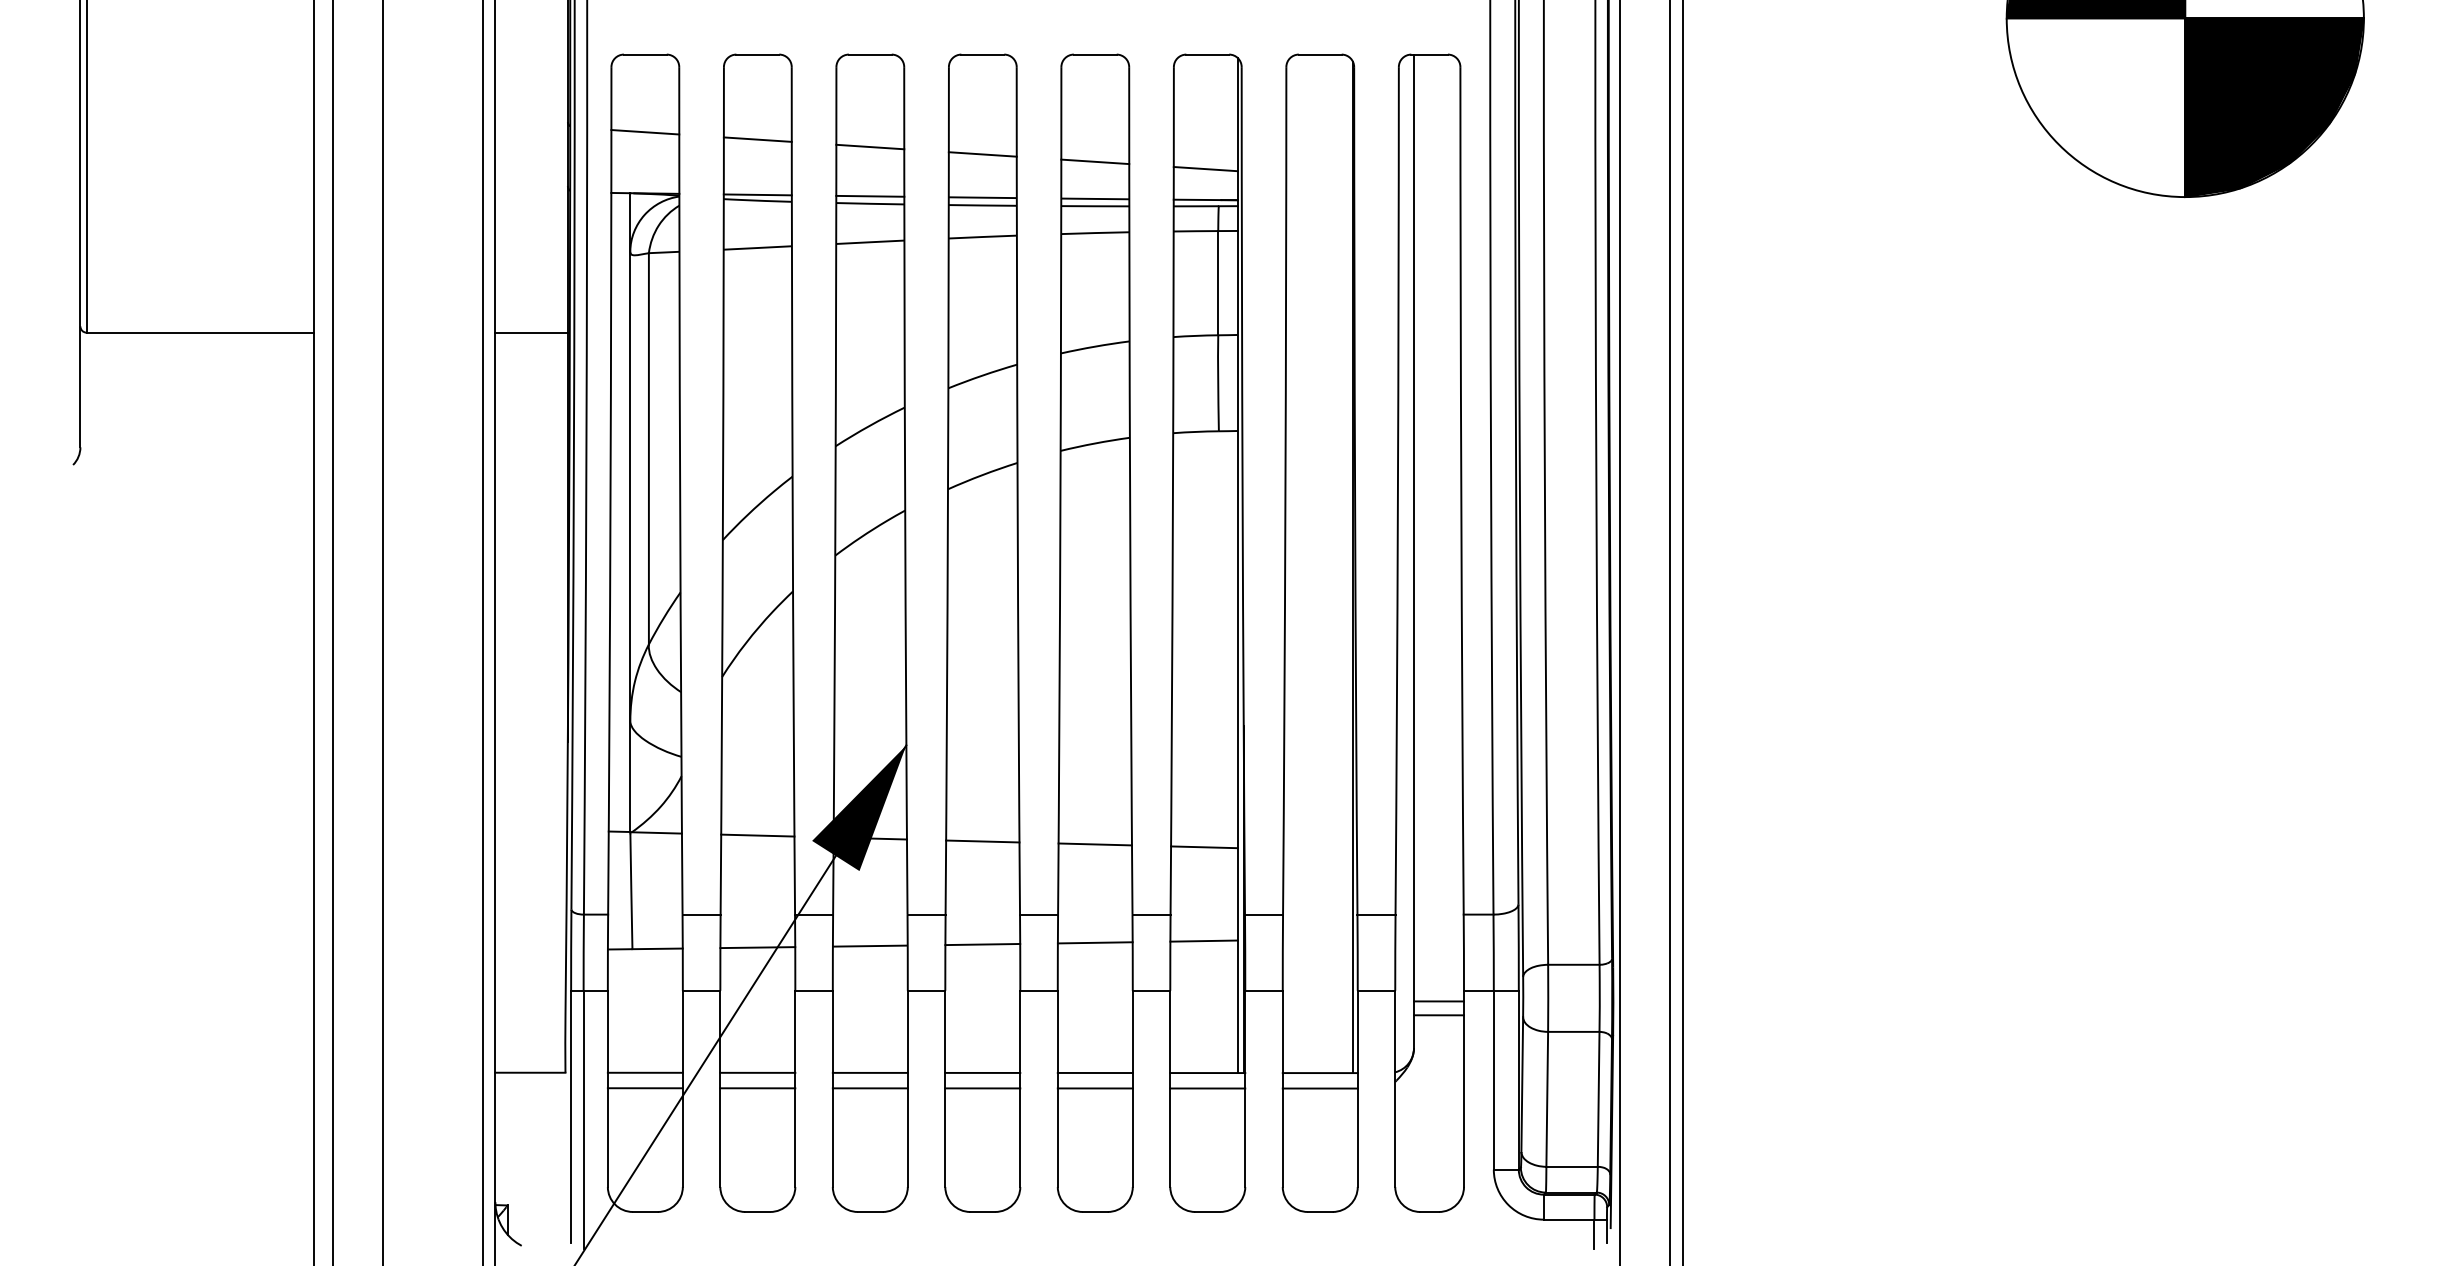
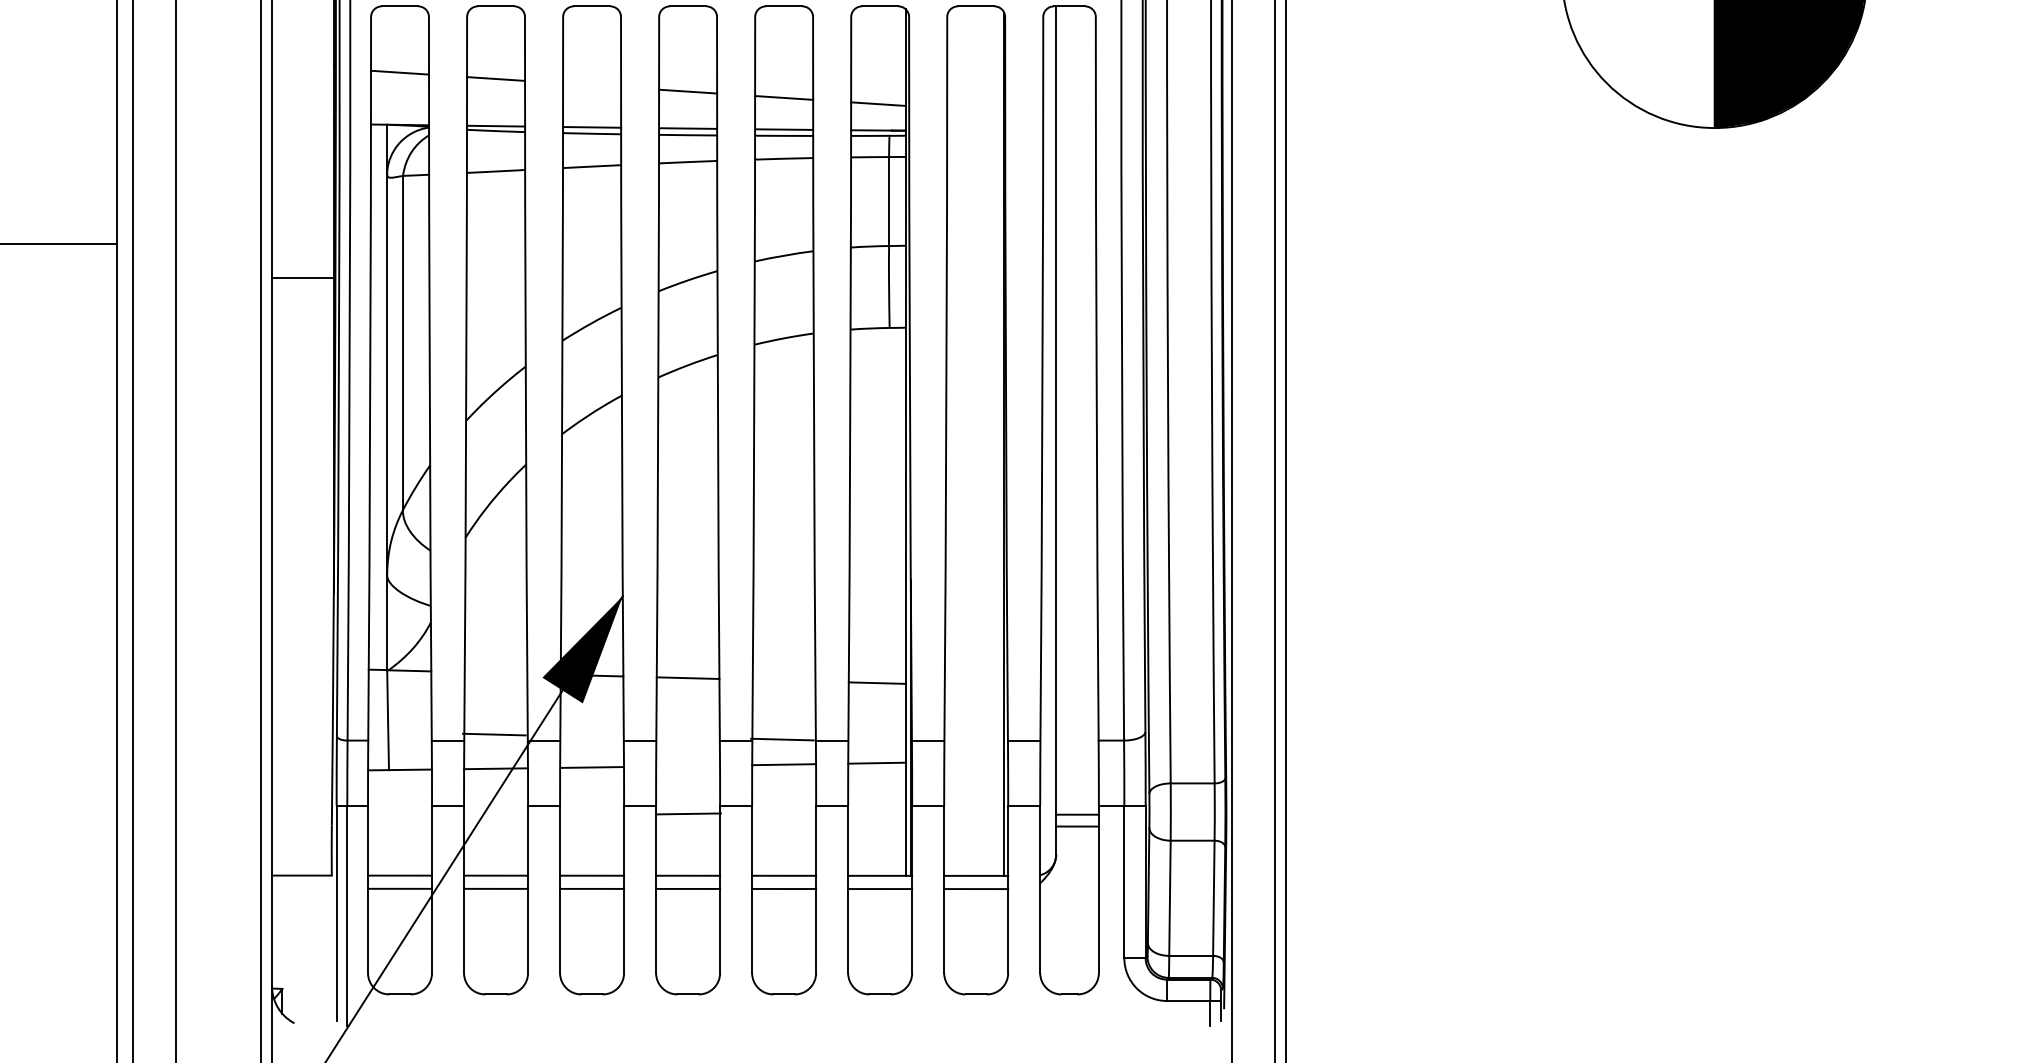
line: (870, 146) -> (592, 84), removed
line: (531, 332) -> (302, 277), moved
line: (757, 835) -> (494, 734), moved
line: (1094, 844) -> (781, 739), moved
line: (982, 944) -> (688, 813), moved

